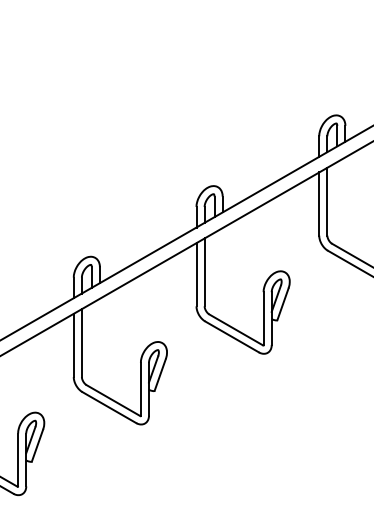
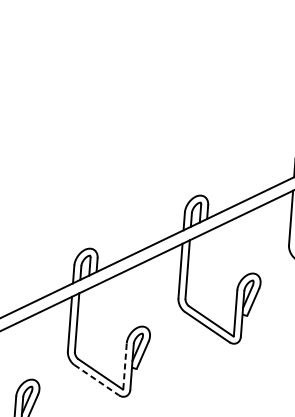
line: (140, 388) -> (124, 365), solid -> dashed
line: (109, 407) -> (96, 380), solid -> dashed

